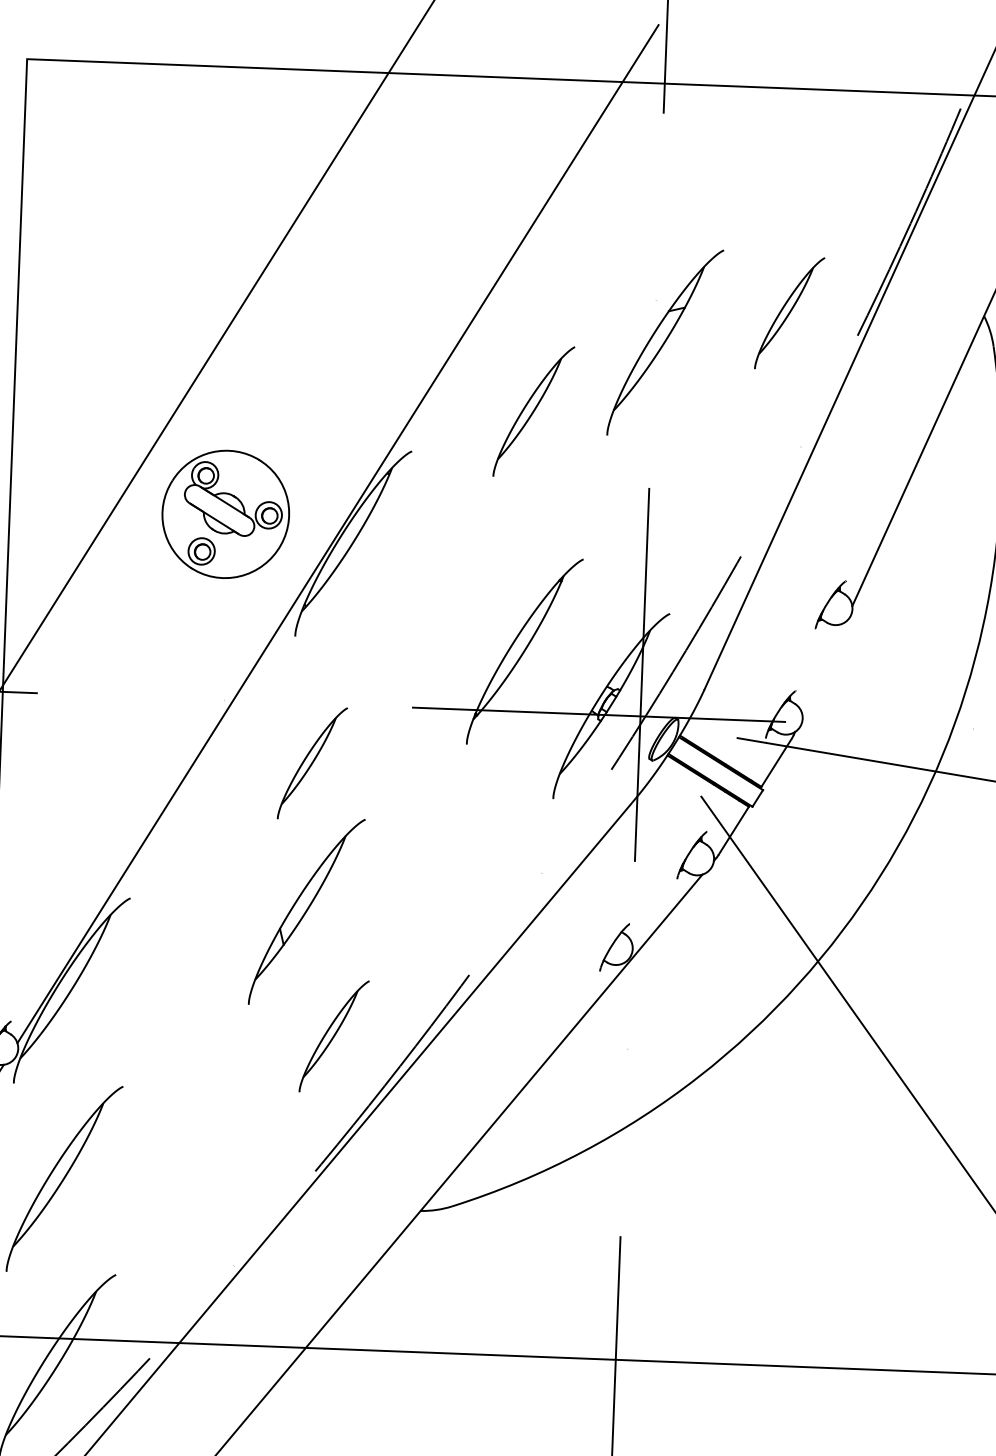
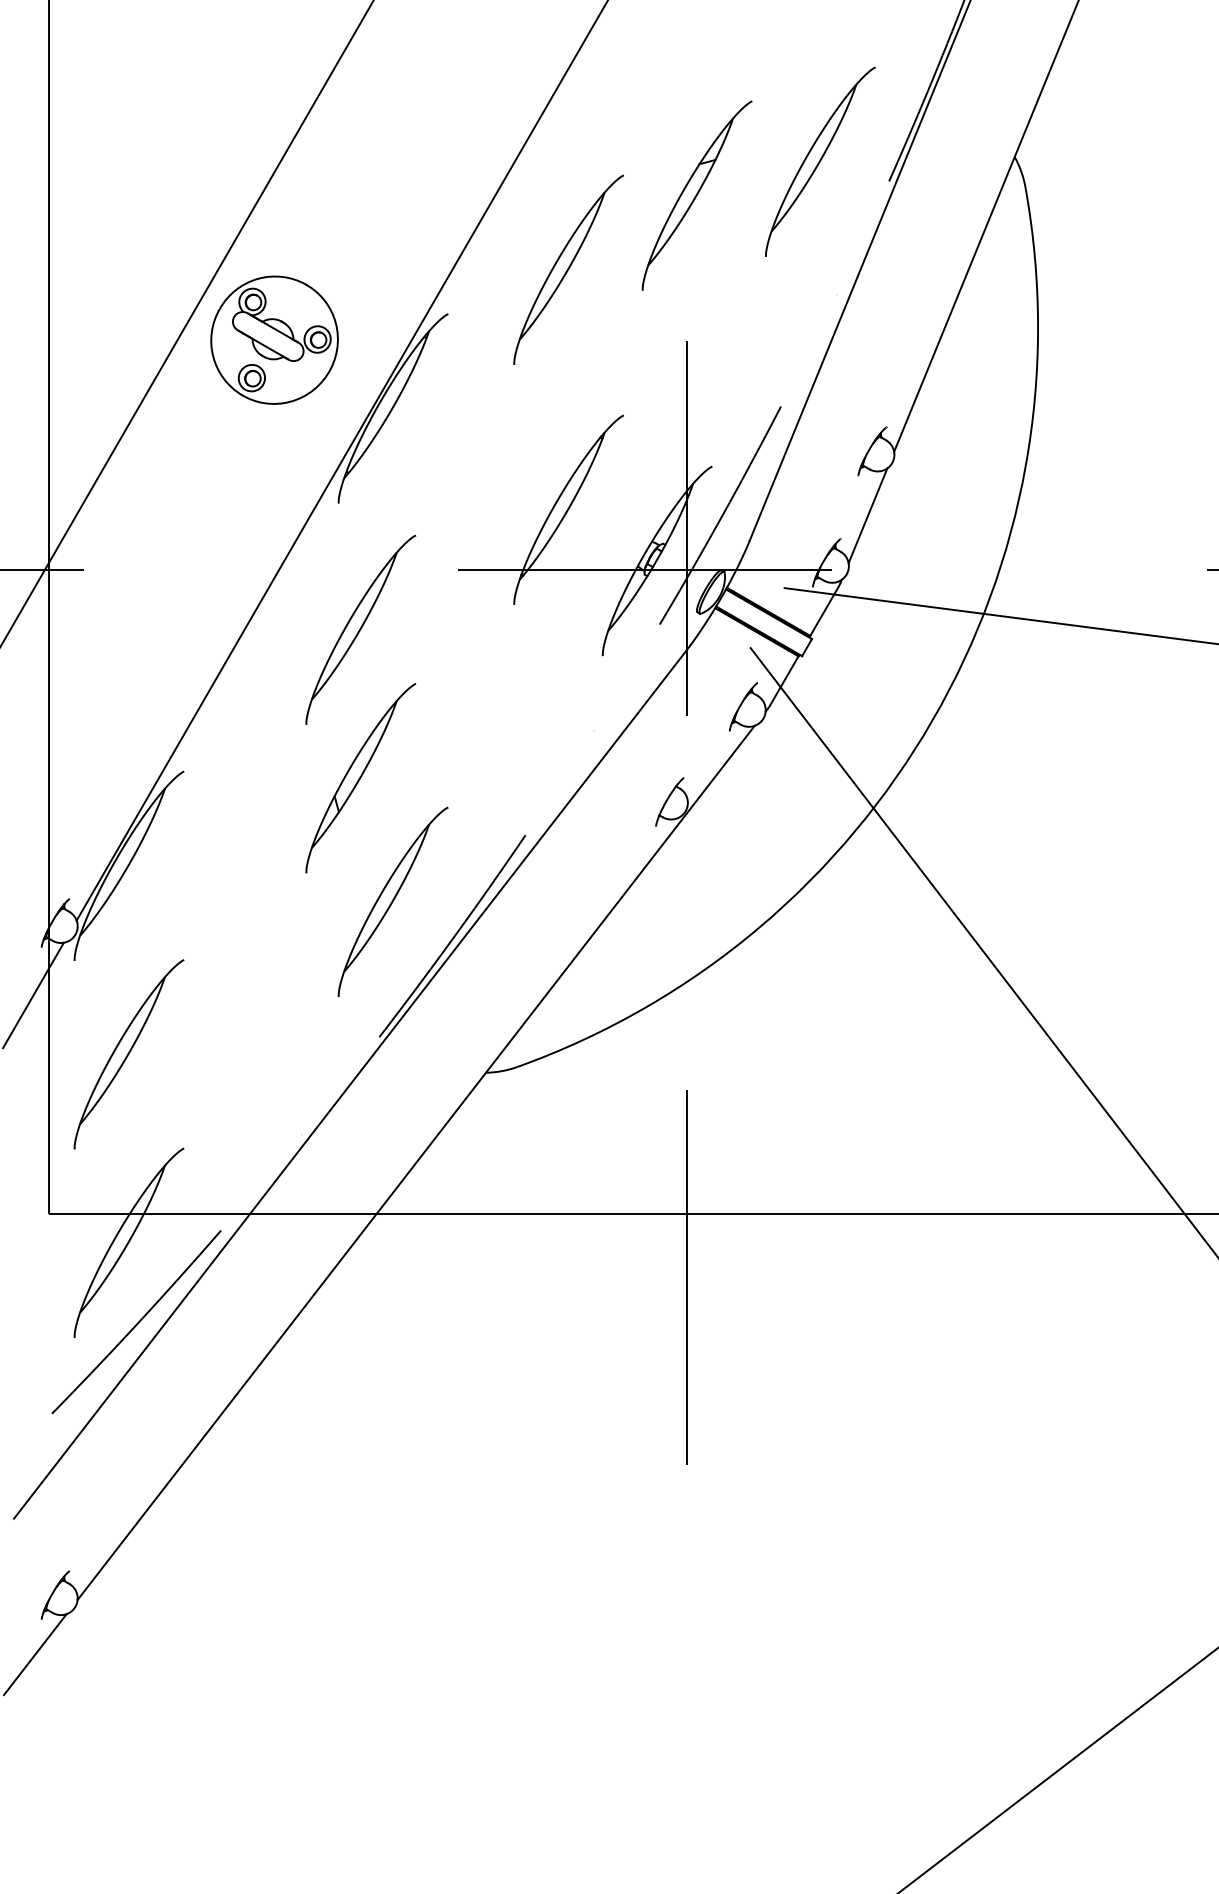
part: (789, 313) -> (820, 161), size x1.67
part: (533, 411) -> (568, 269), size x1.43
part: (225, 513) -> (274, 339), moved
line: (823, 668) -> (867, 515), added
part: (312, 763) -> (360, 629), size x1.67
part: (333, 1036) -> (392, 901), size x1.67

